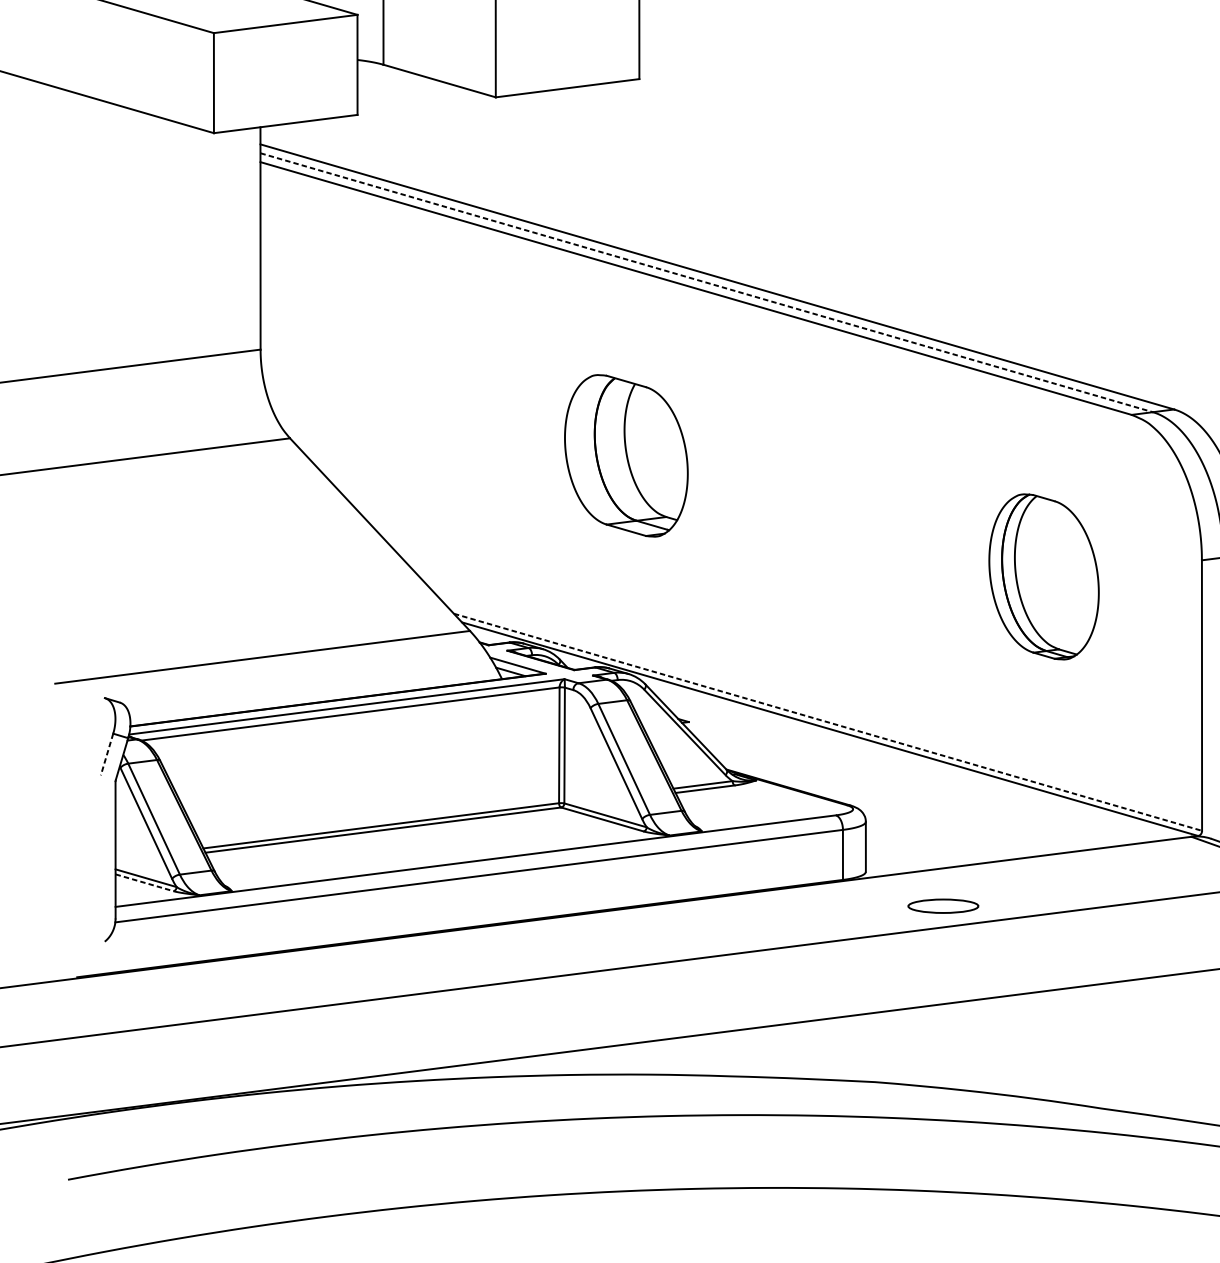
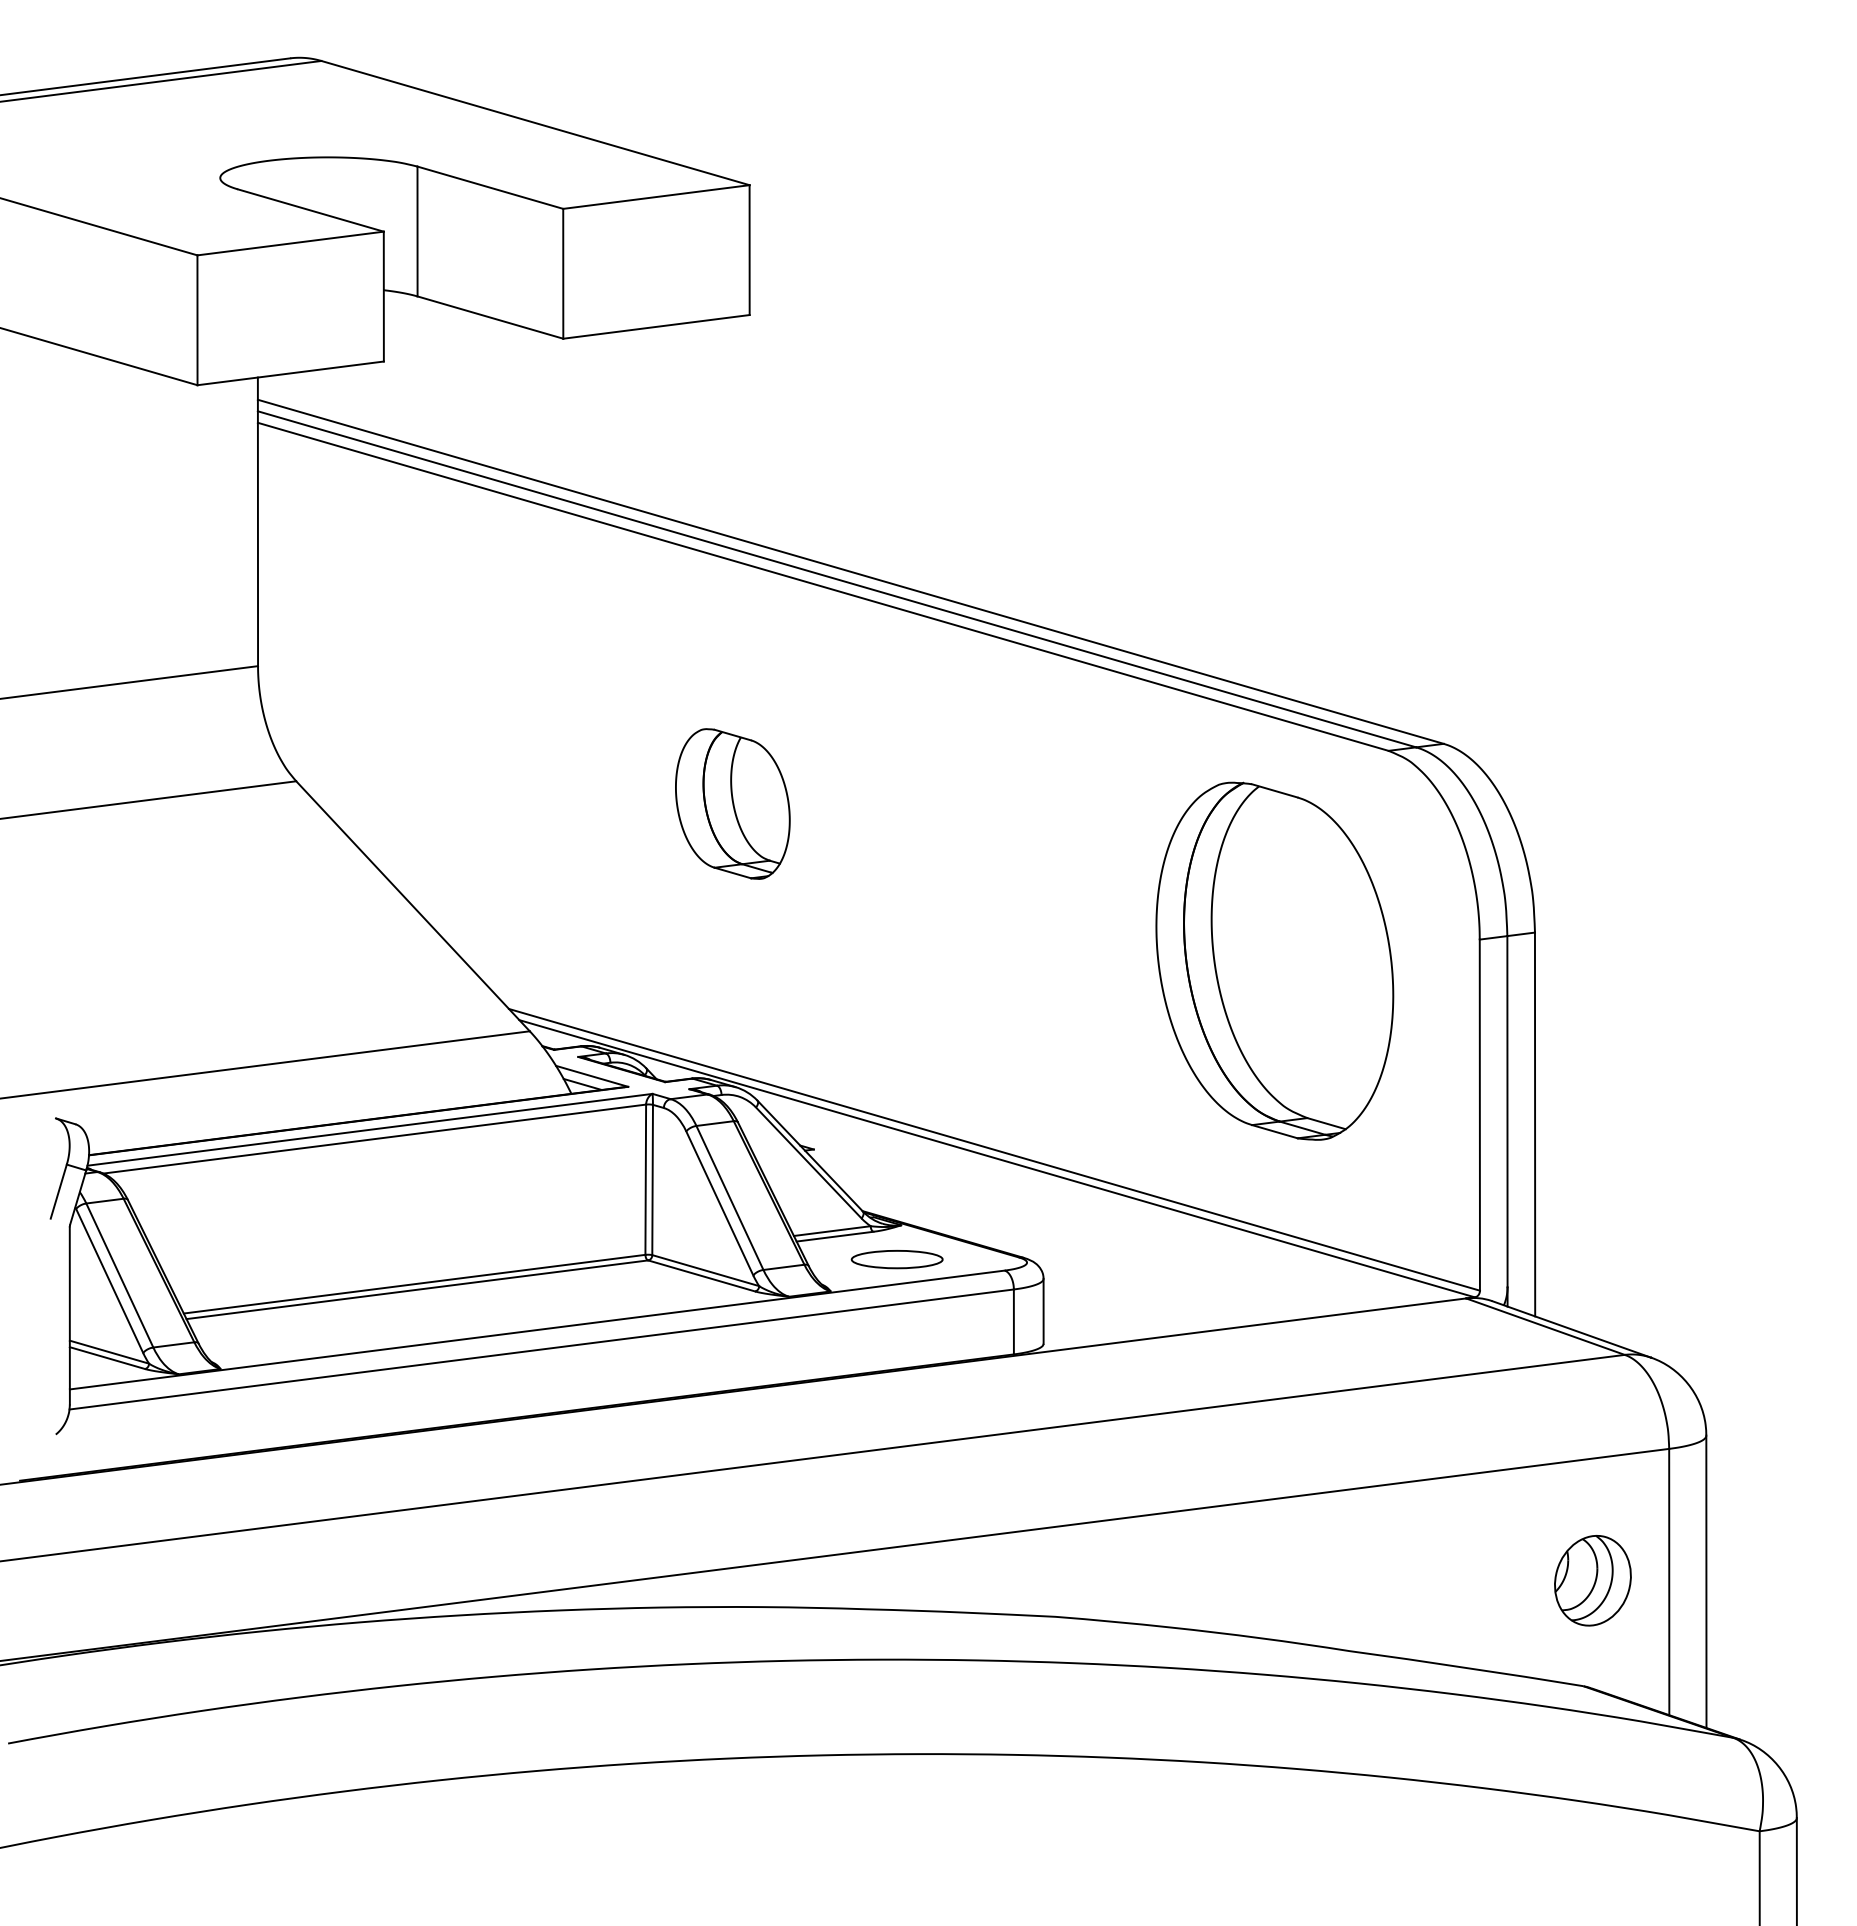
line: (707, 282) -> (837, 579), dashed -> solid
part: (626, 455) -> (732, 803), size x0.71
part: (1043, 576) -> (1274, 960), size x1.67
line: (828, 722) -> (994, 1149), dashed -> solid
line: (106, 755) -> (58, 1192), dashed -> solid
line: (144, 883) -> (107, 1358), dashed -> solid
part: (942, 906) -> (896, 1259), moved

